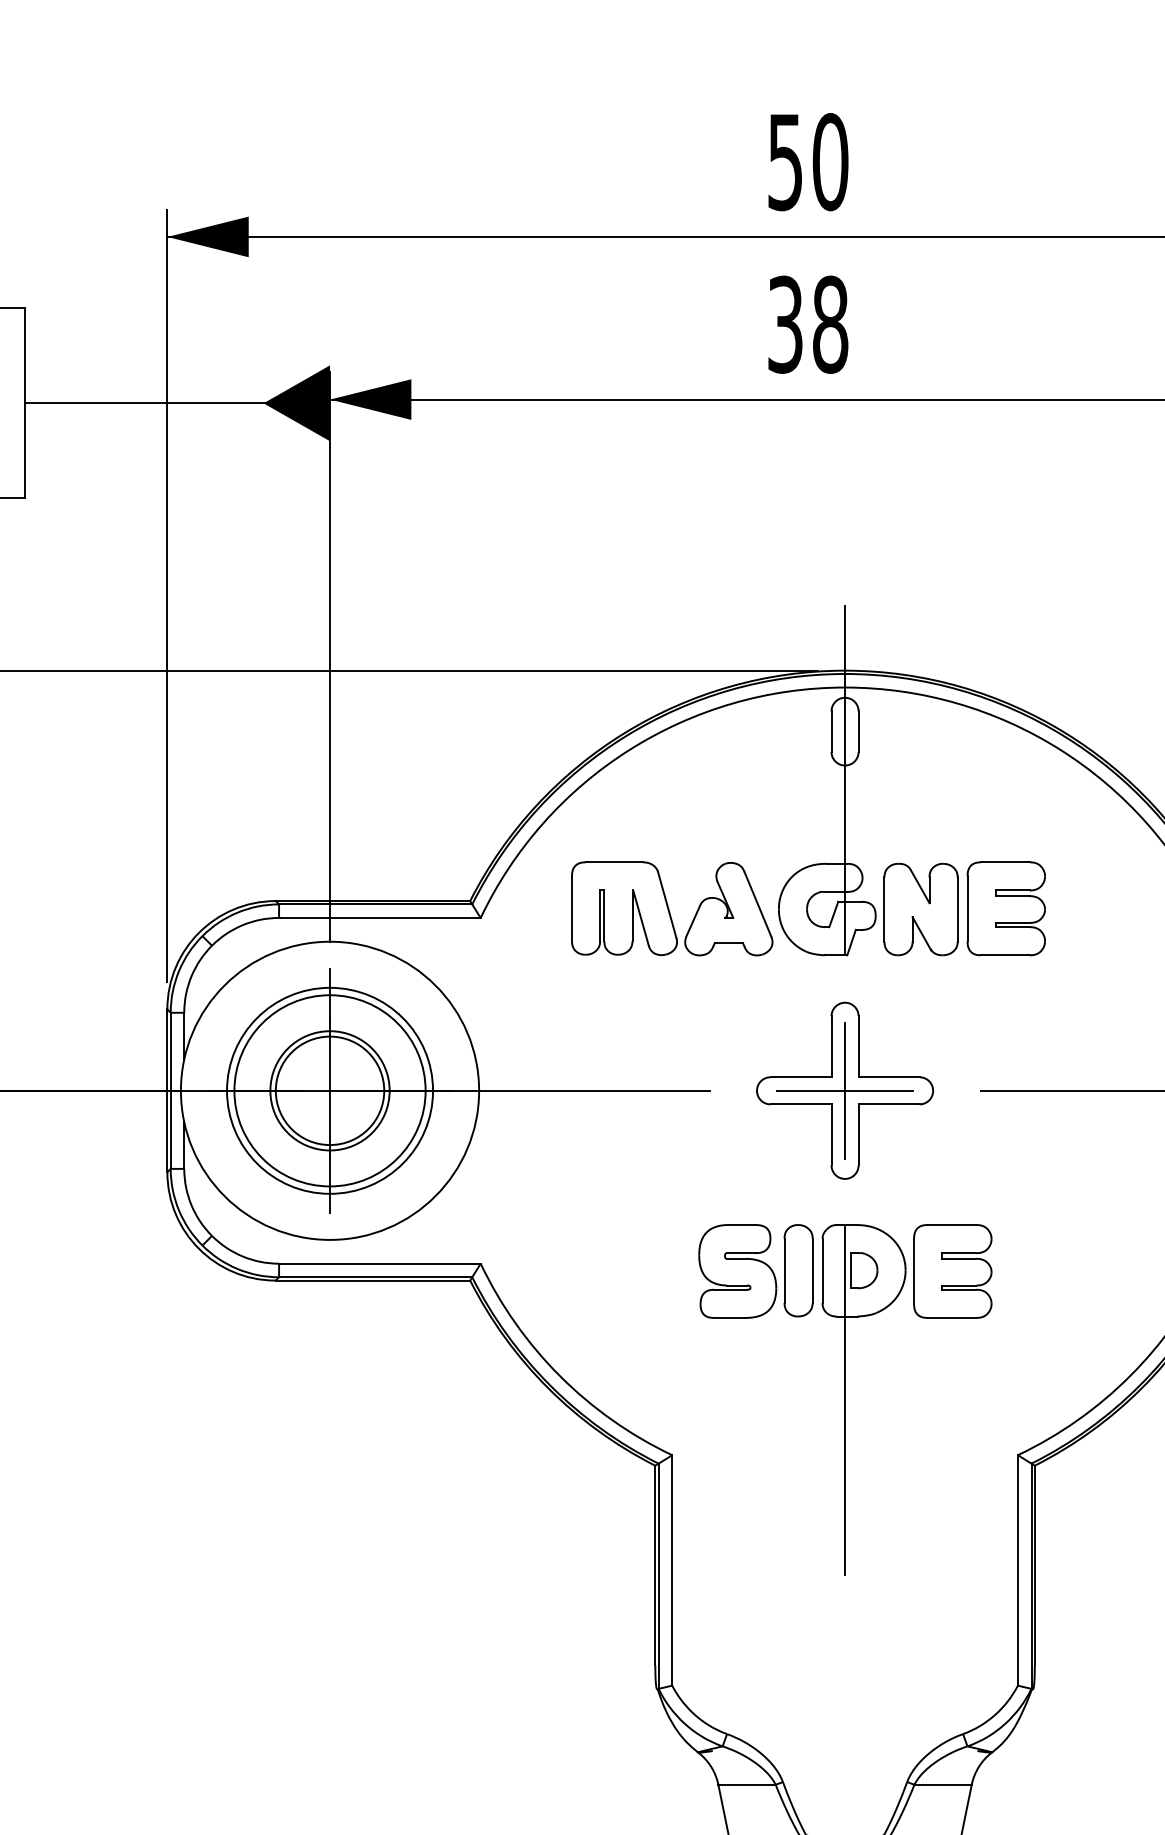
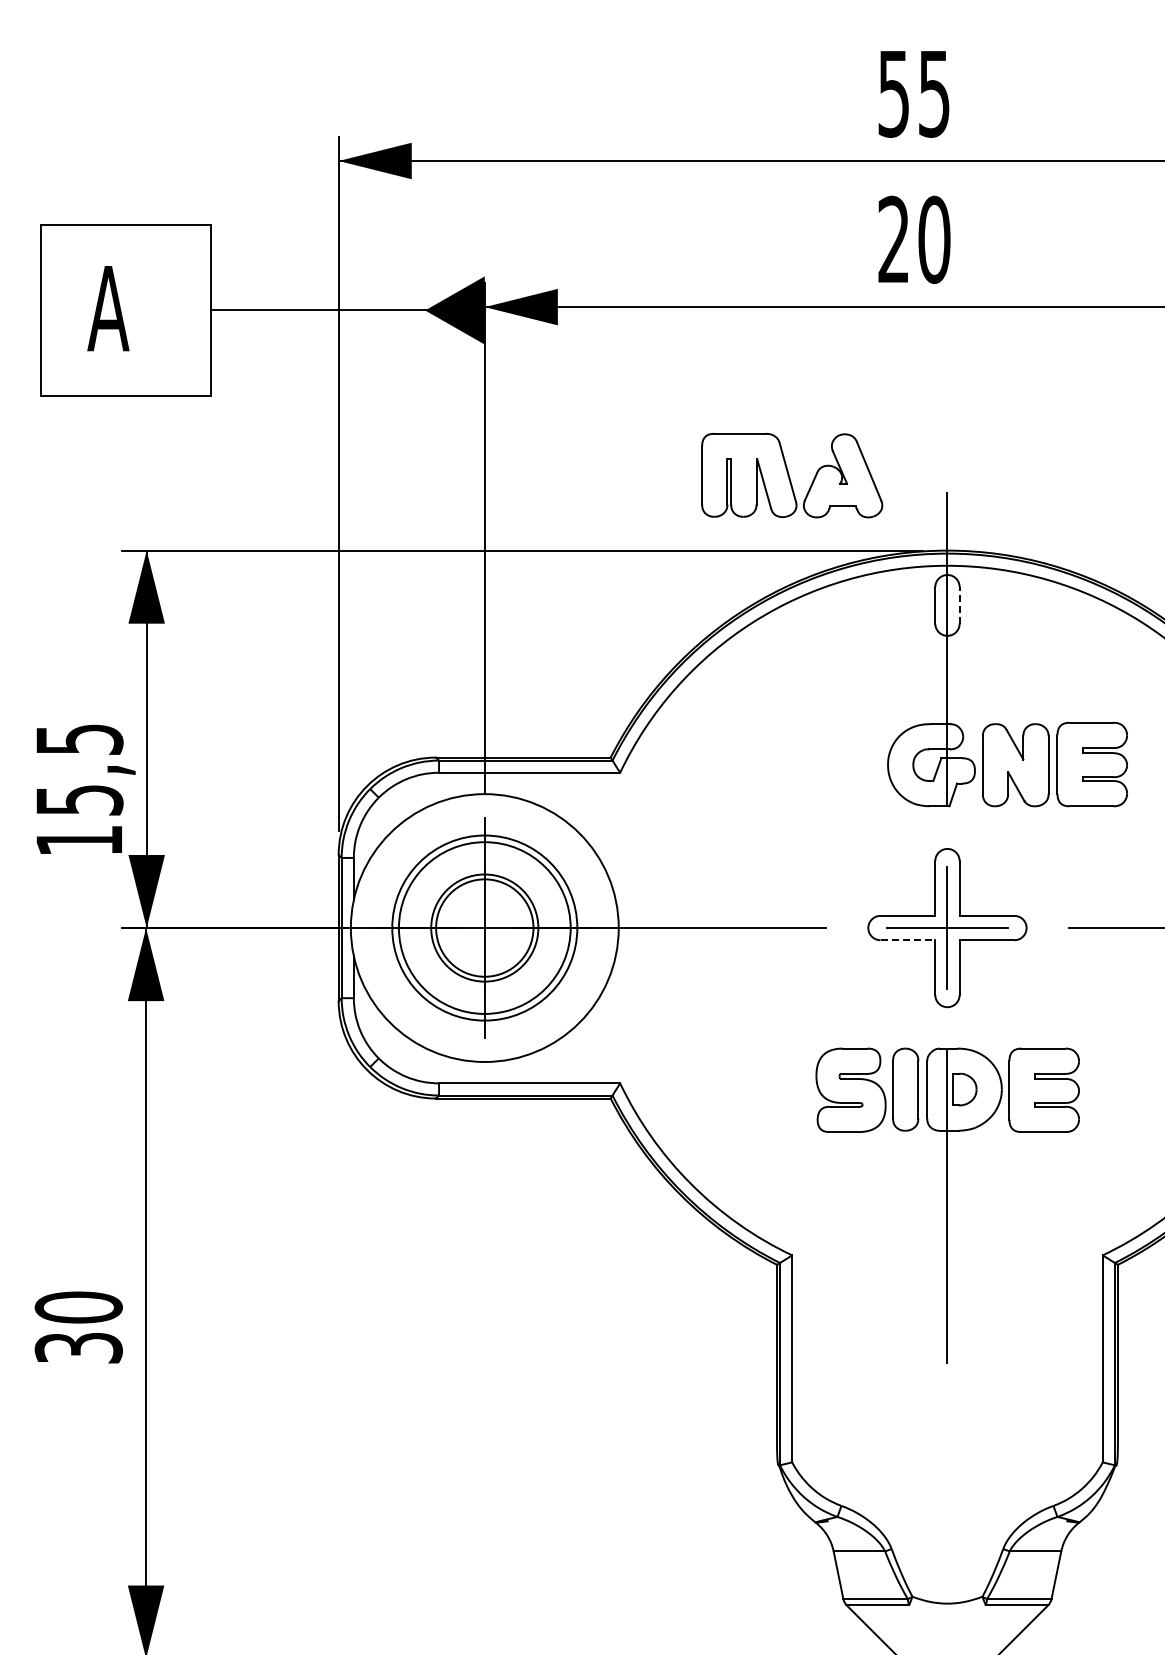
text: (830, 161) -> (934, 93), 50 -> 55
text: (808, 324) -> (914, 239), 38 -> 20
line: (858, 730) -> (959, 604), solid -> dashed
part: (672, 908) -> (792, 475), moved
line: (801, 1104) -> (908, 940), solid -> dashed

